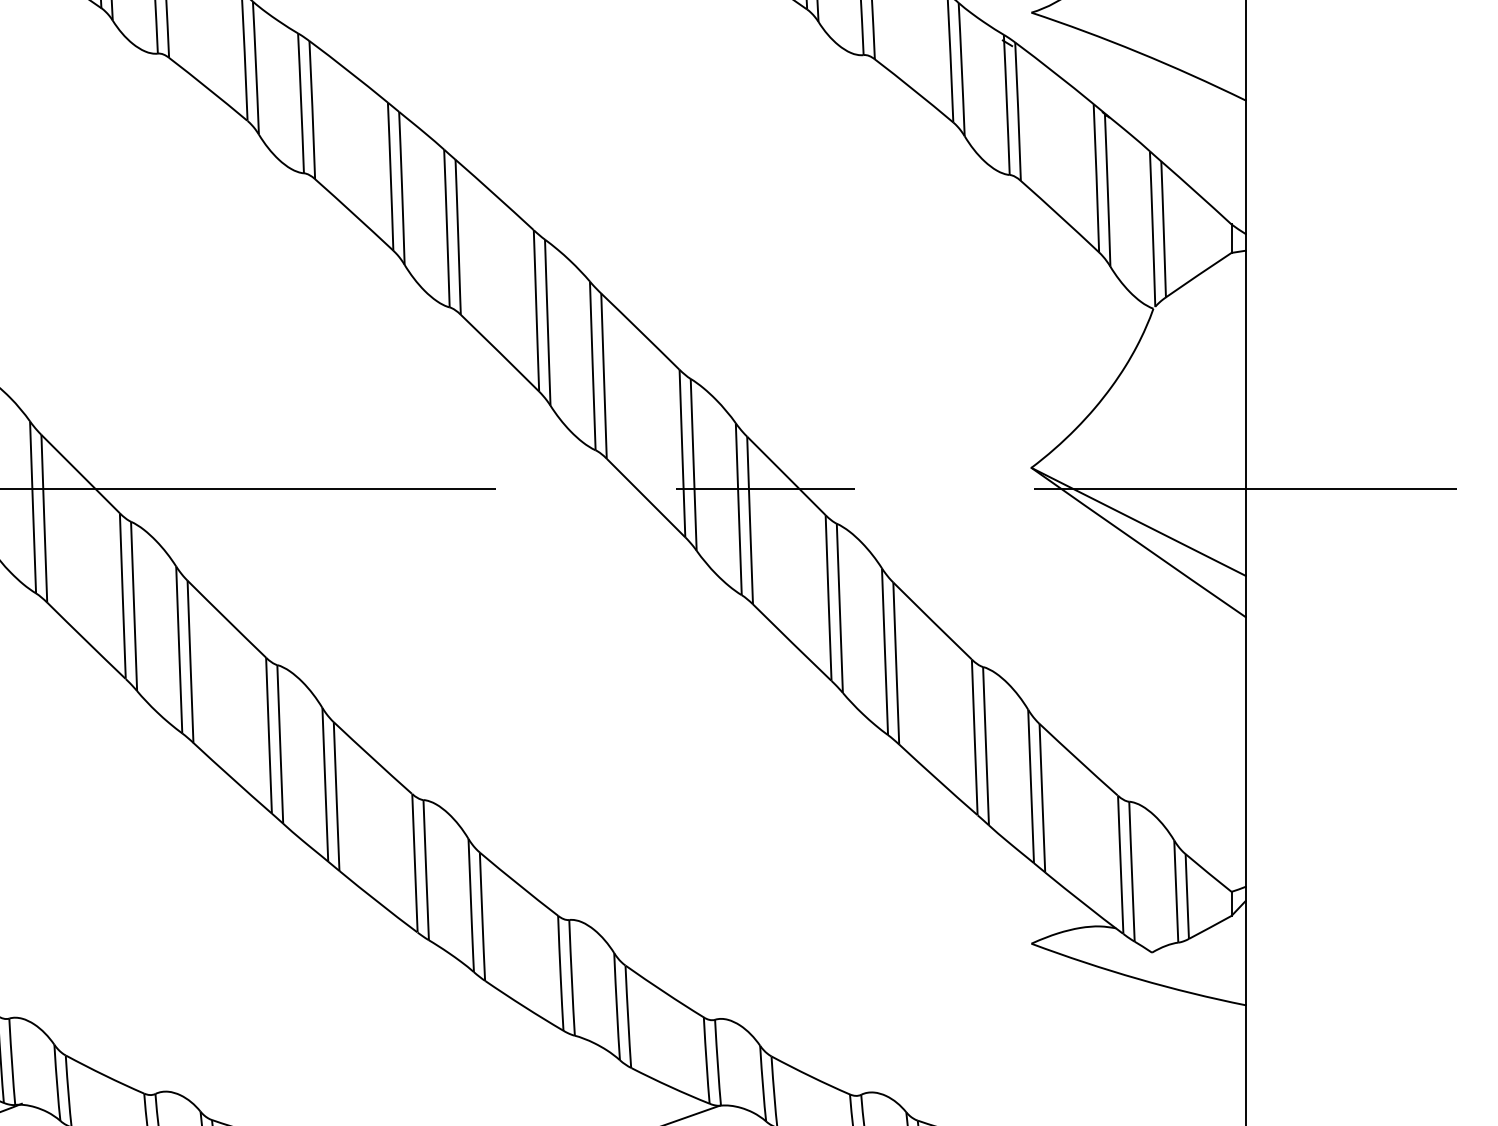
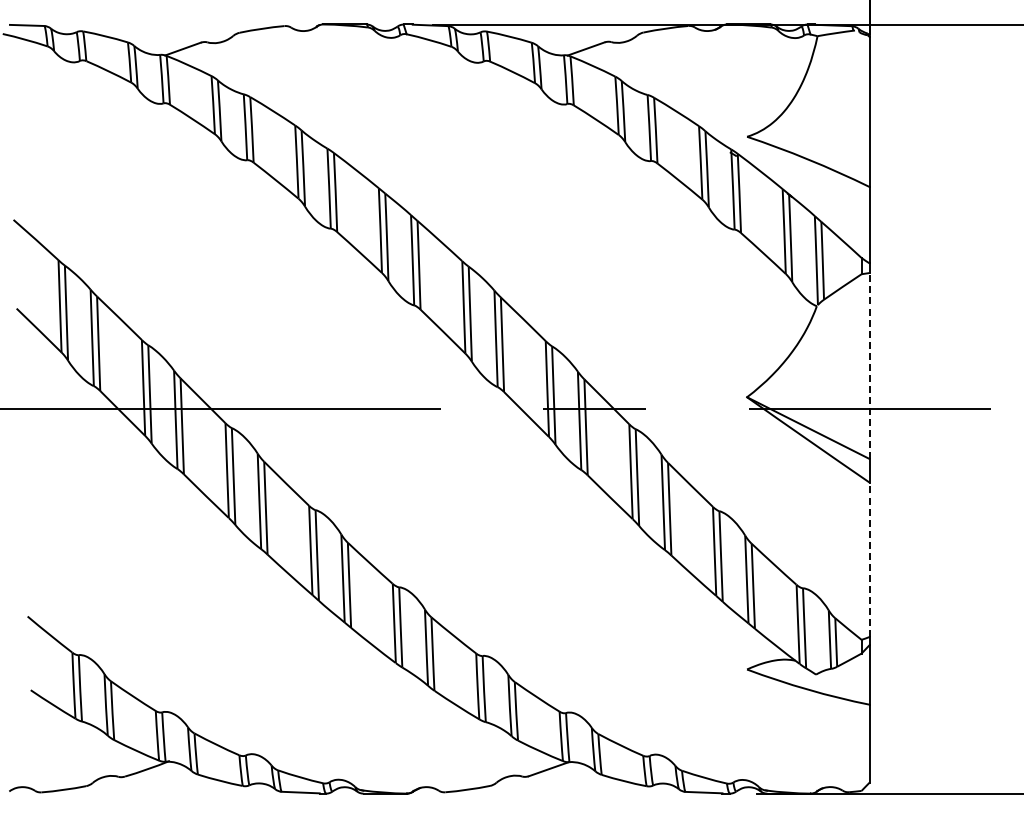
line: (1245, 412) -> (869, 365), solid -> dashed
line: (1245, 751) -> (869, 559), solid -> dashed

